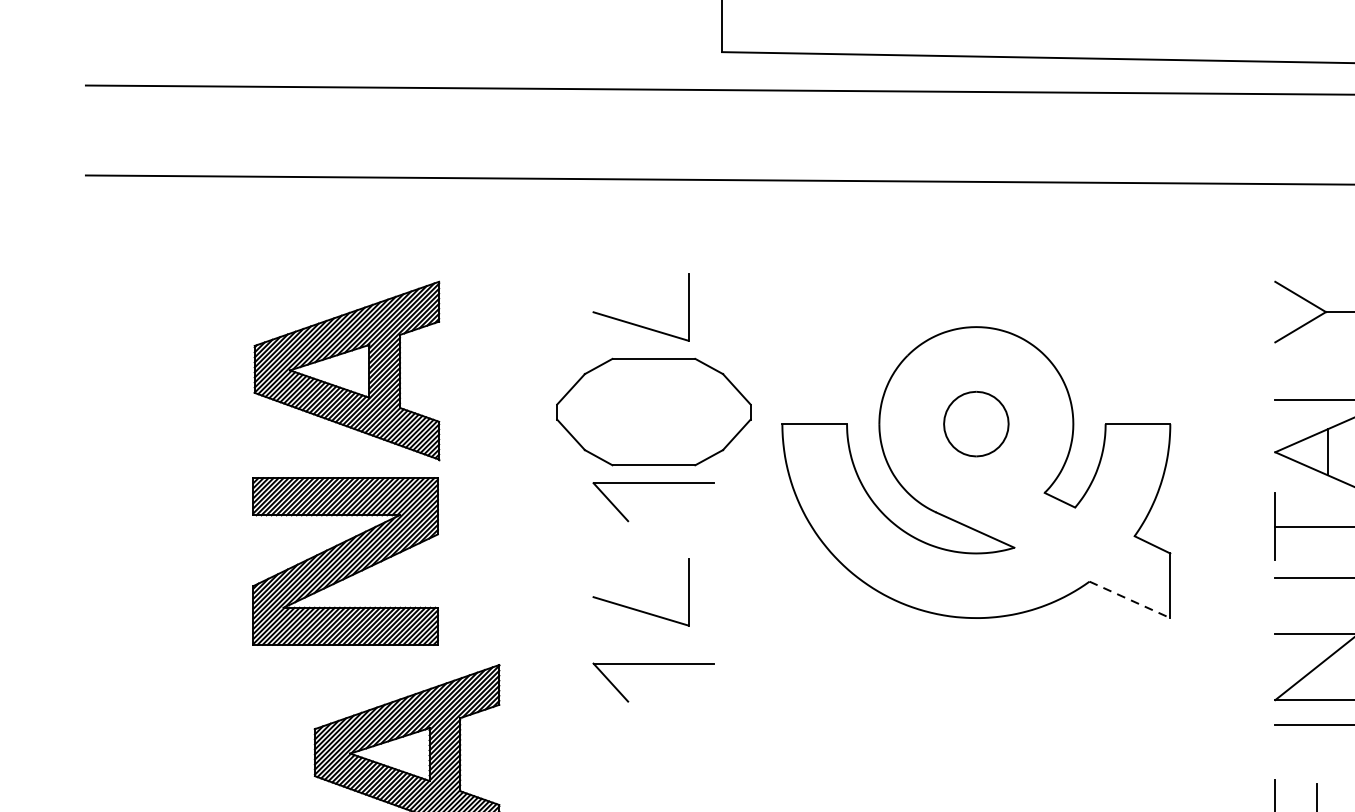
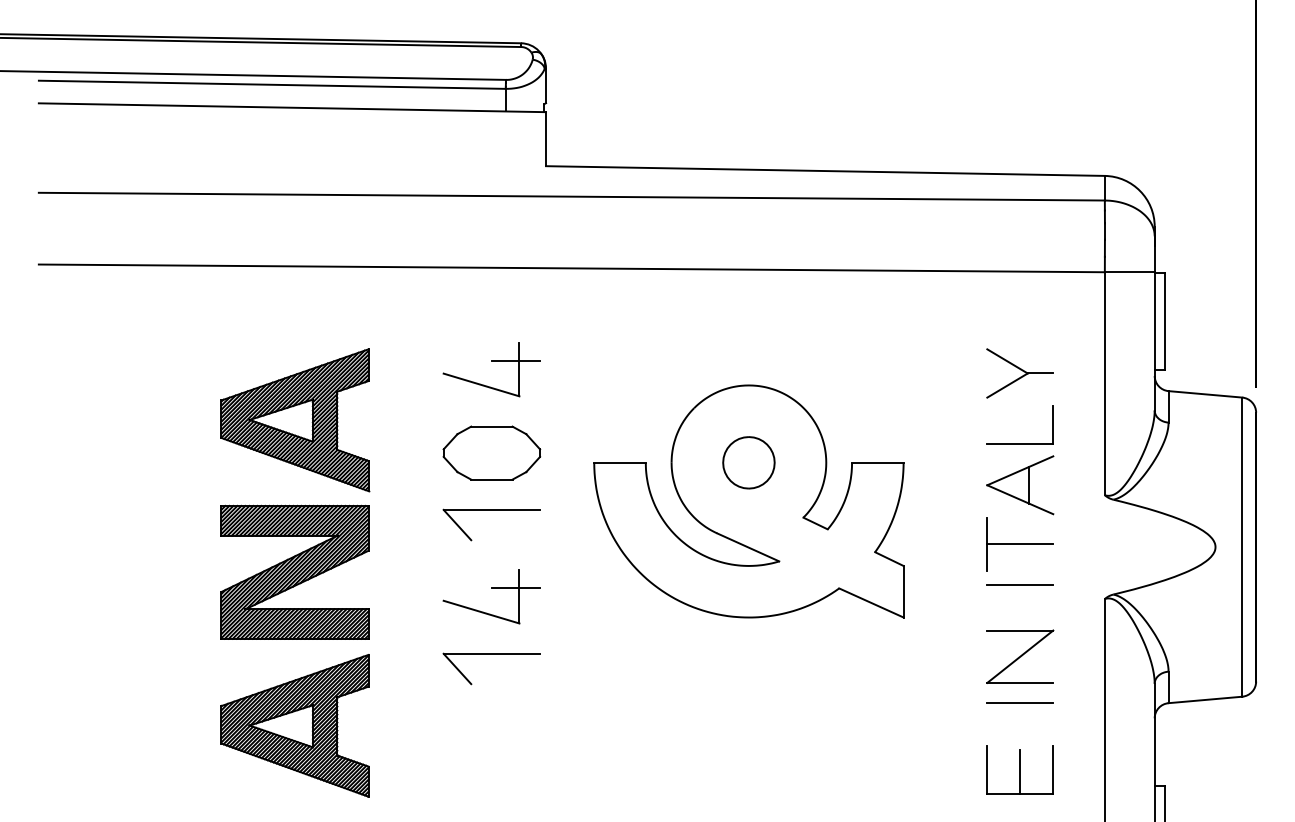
line: (683, 297) -> (515, 361), added
part: (347, 371) -> (295, 420), moved
part: (653, 411) -> (491, 452), size x0.62
part: (345, 560) -> (294, 571), moved
line: (683, 581) -> (515, 588), added
line: (1130, 600) -> (871, 603), dashed -> solid

